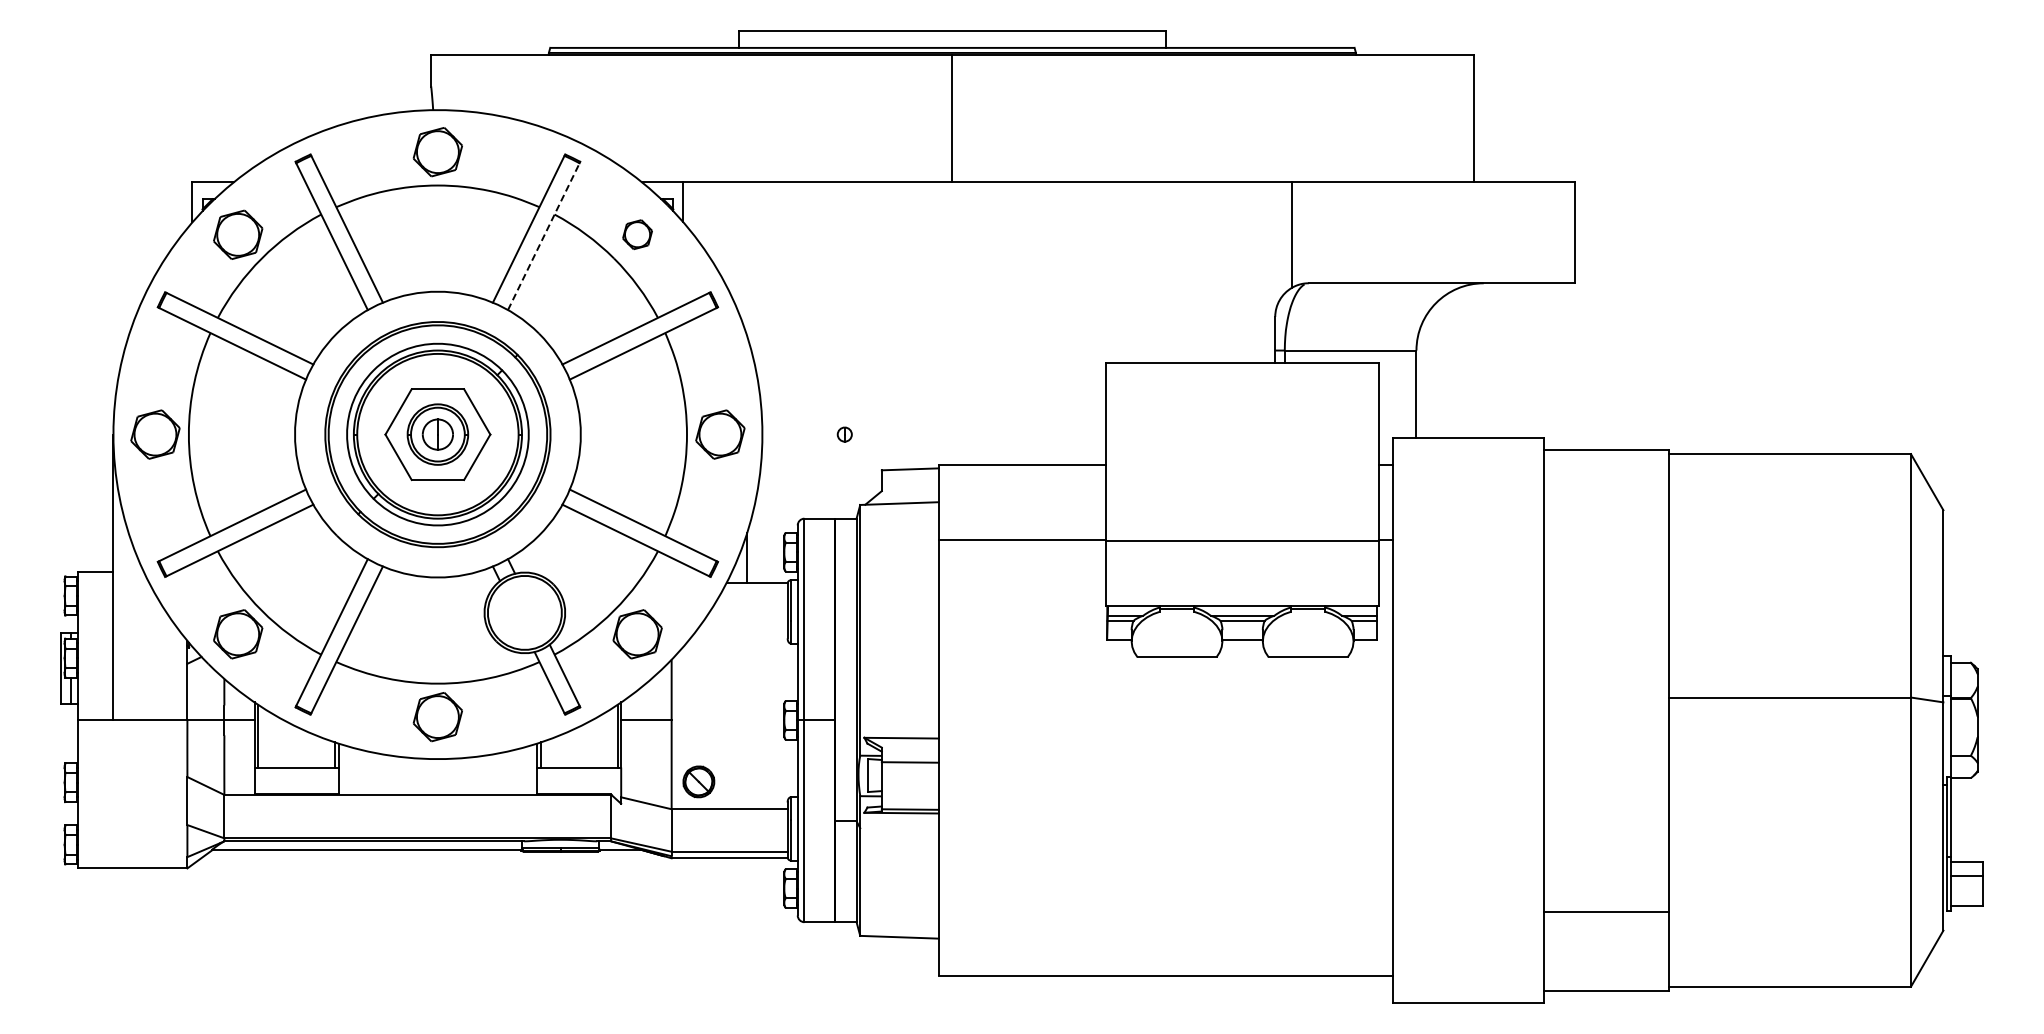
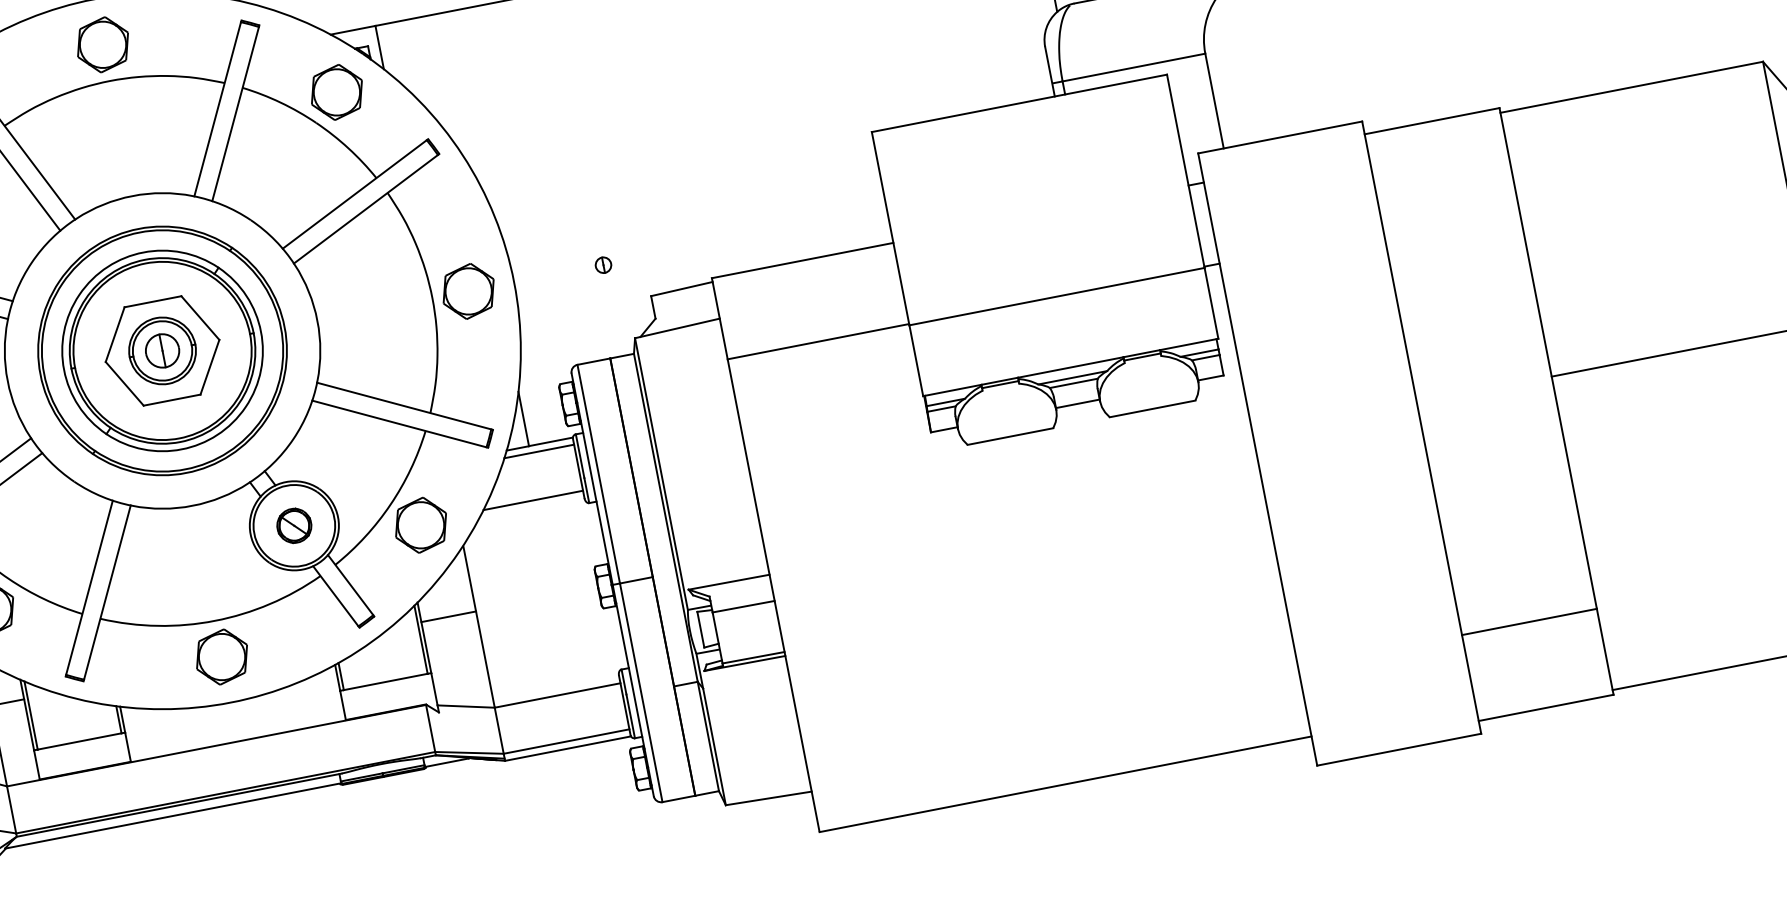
part: (637, 234) -> (336, 92), size x1.67
line: (543, 236) -> (235, 114), dashed -> solid
line: (755, 589) -> (539, 451), added
line: (741, 631) -> (533, 500), added
part: (698, 781) -> (293, 525), moved

